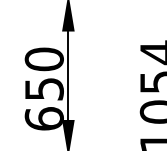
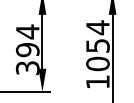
text: (43, 88) -> (27, 49), 650 -> 394

